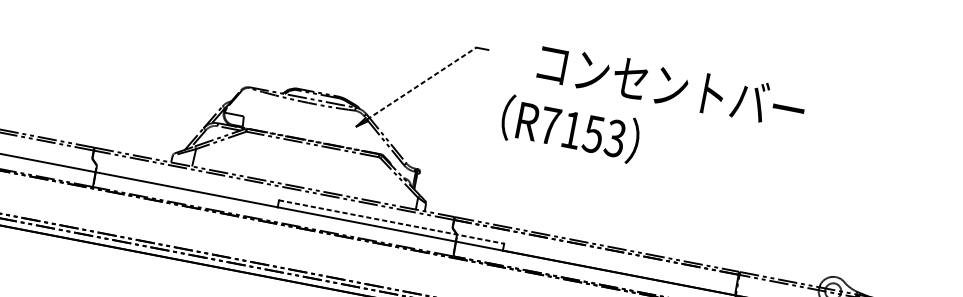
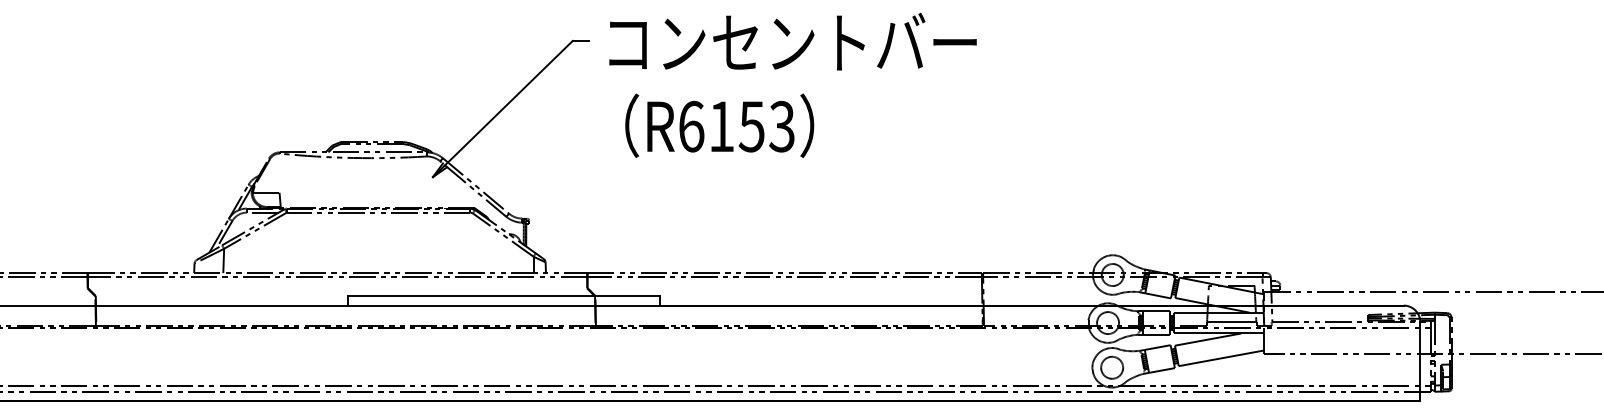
line: (422, 83) -> (509, 102), dashed -> solid
text: (671, 85) -> (792, 41), moved
text: (550, 125) -> (691, 126), R7153 -> R6153
line: (391, 222) -> (504, 296), dashed -> solid

